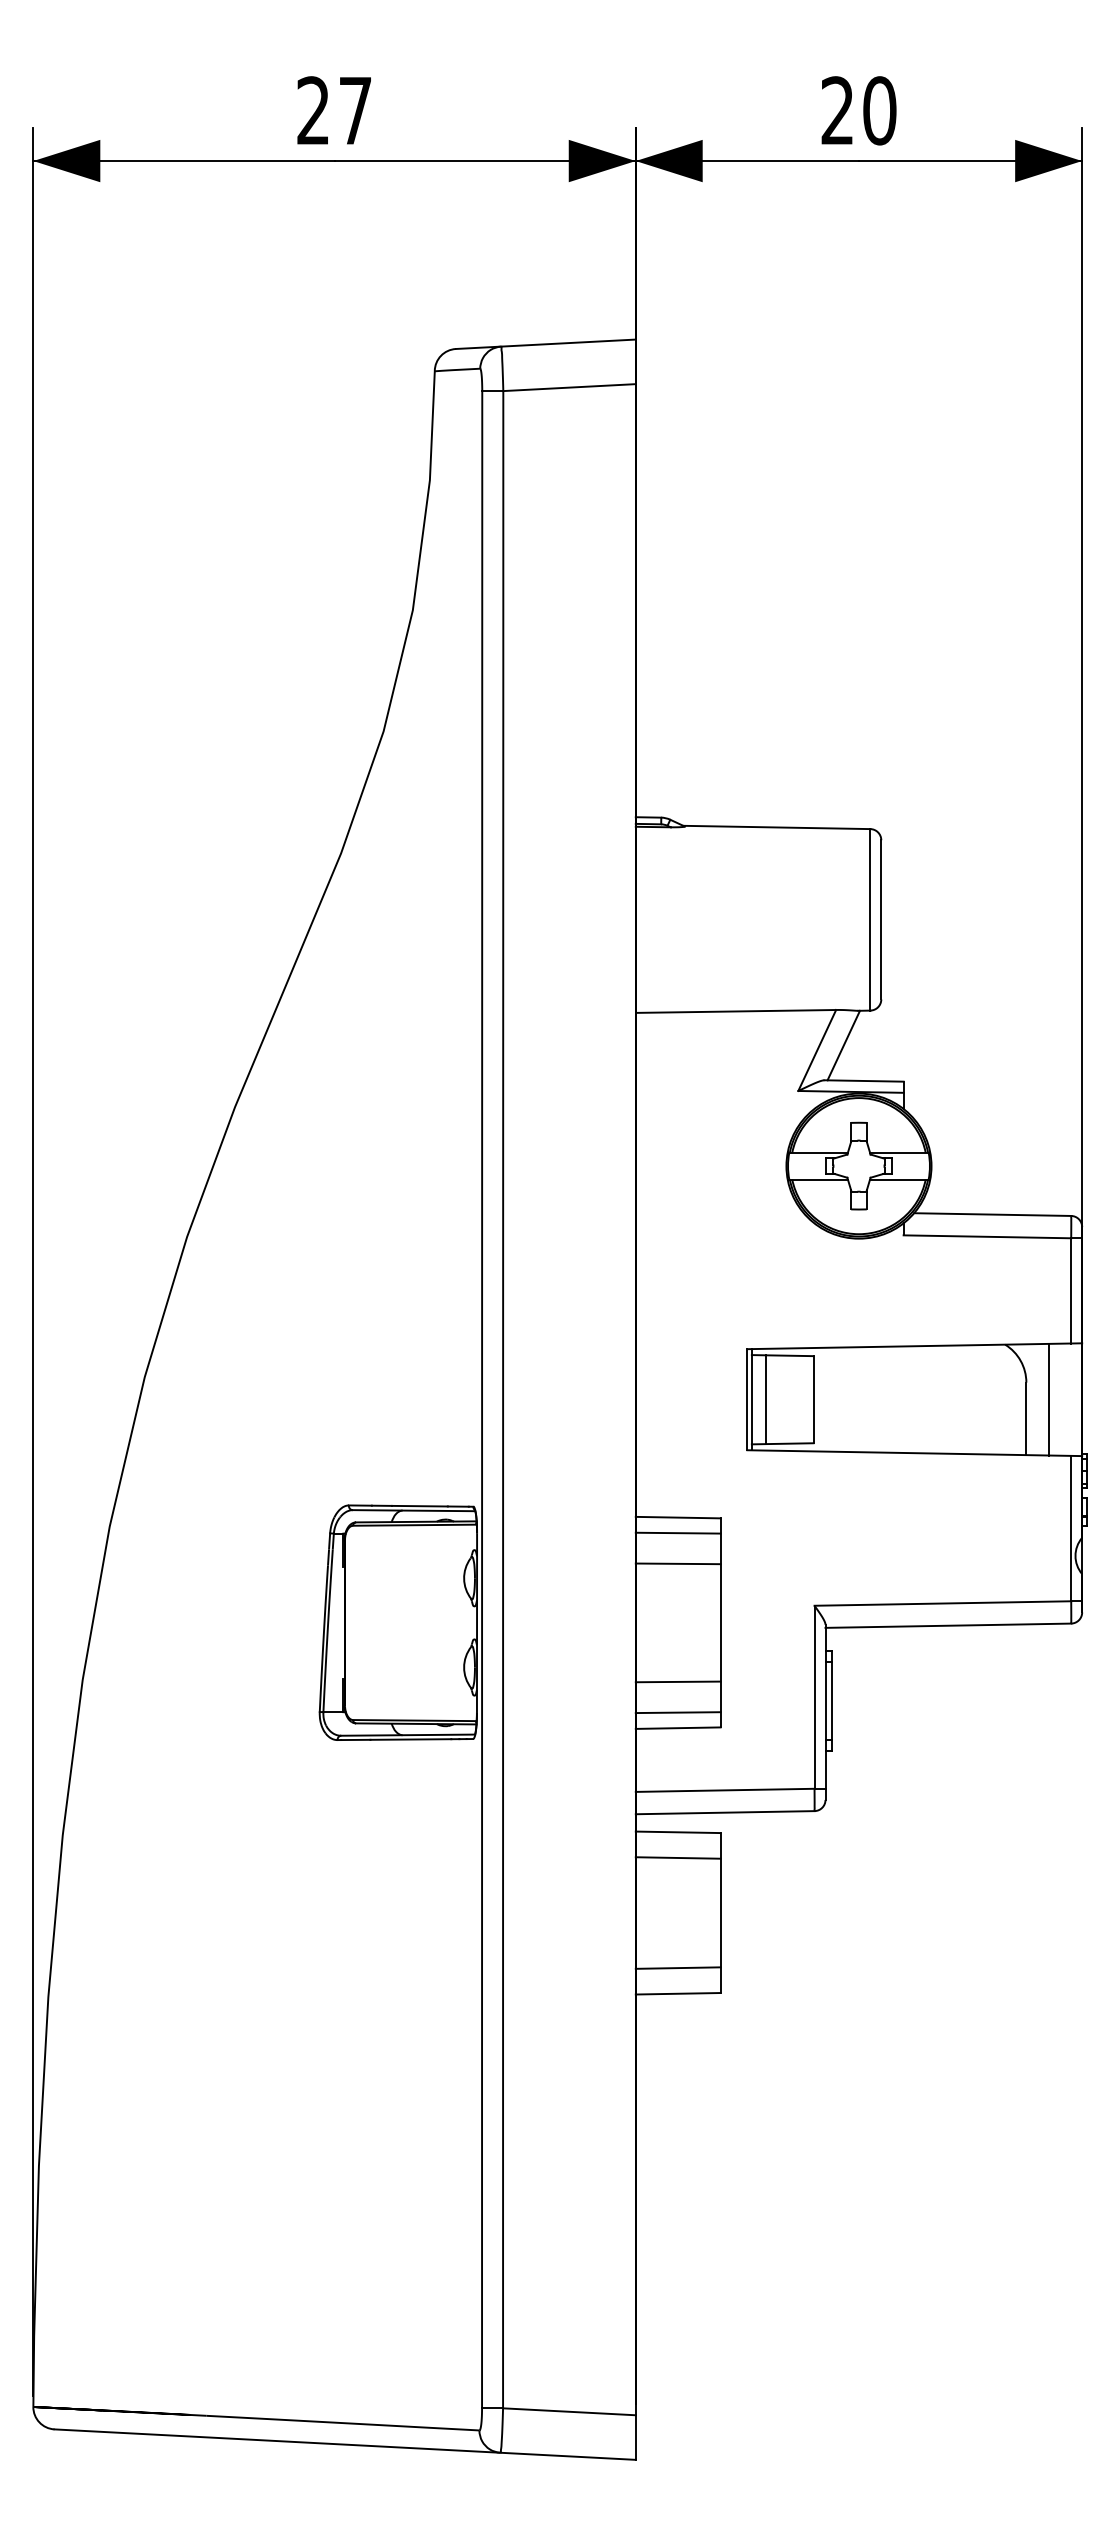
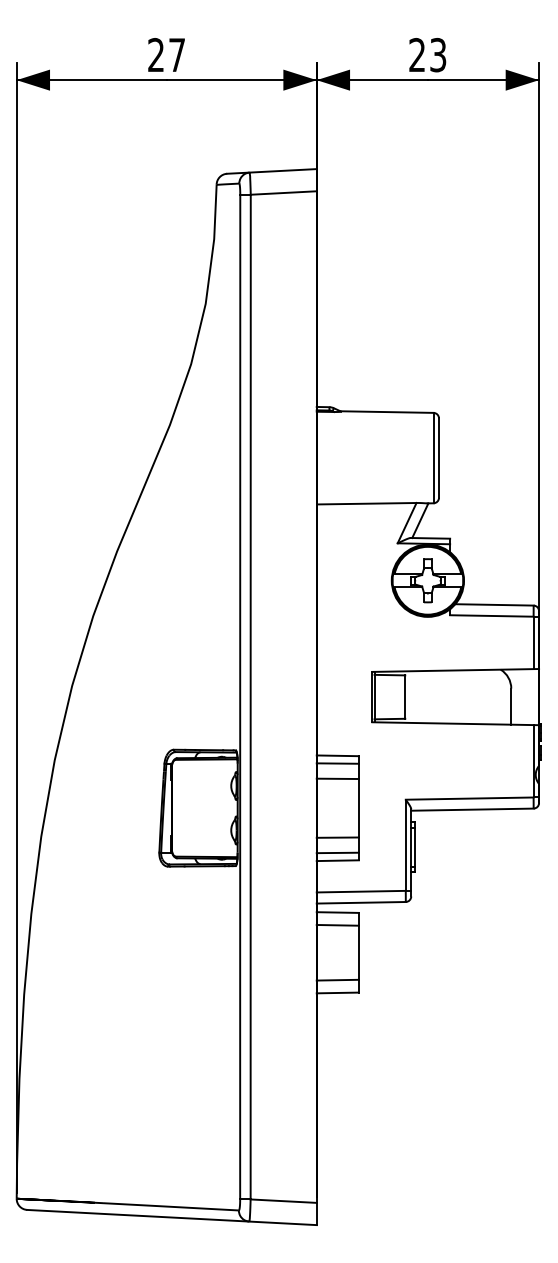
text: (880, 111) -> (438, 55), 20 -> 23
line: (765, 1398) -> (381, 696), removed
line: (1048, 1398) -> (522, 696), removed

